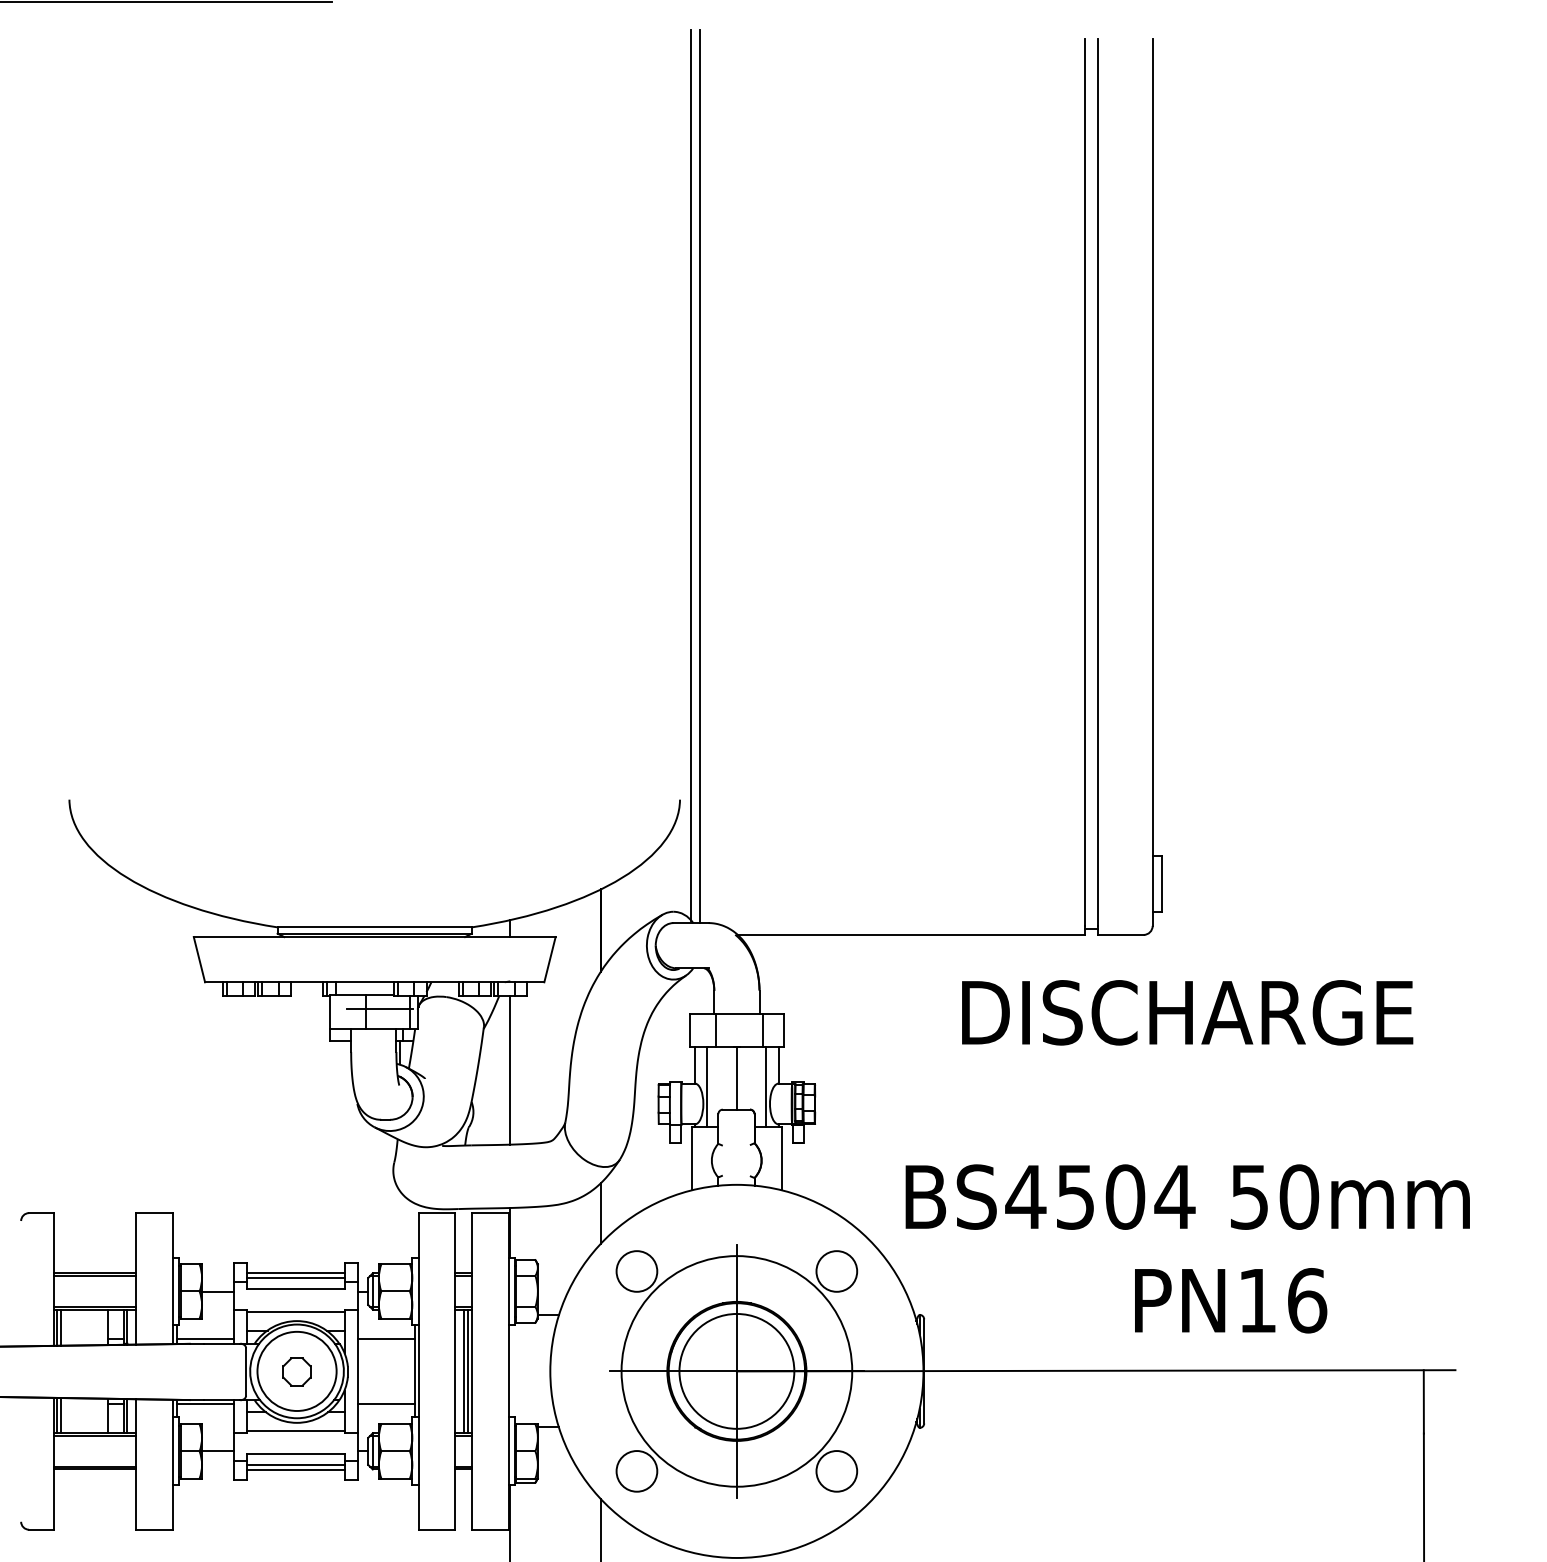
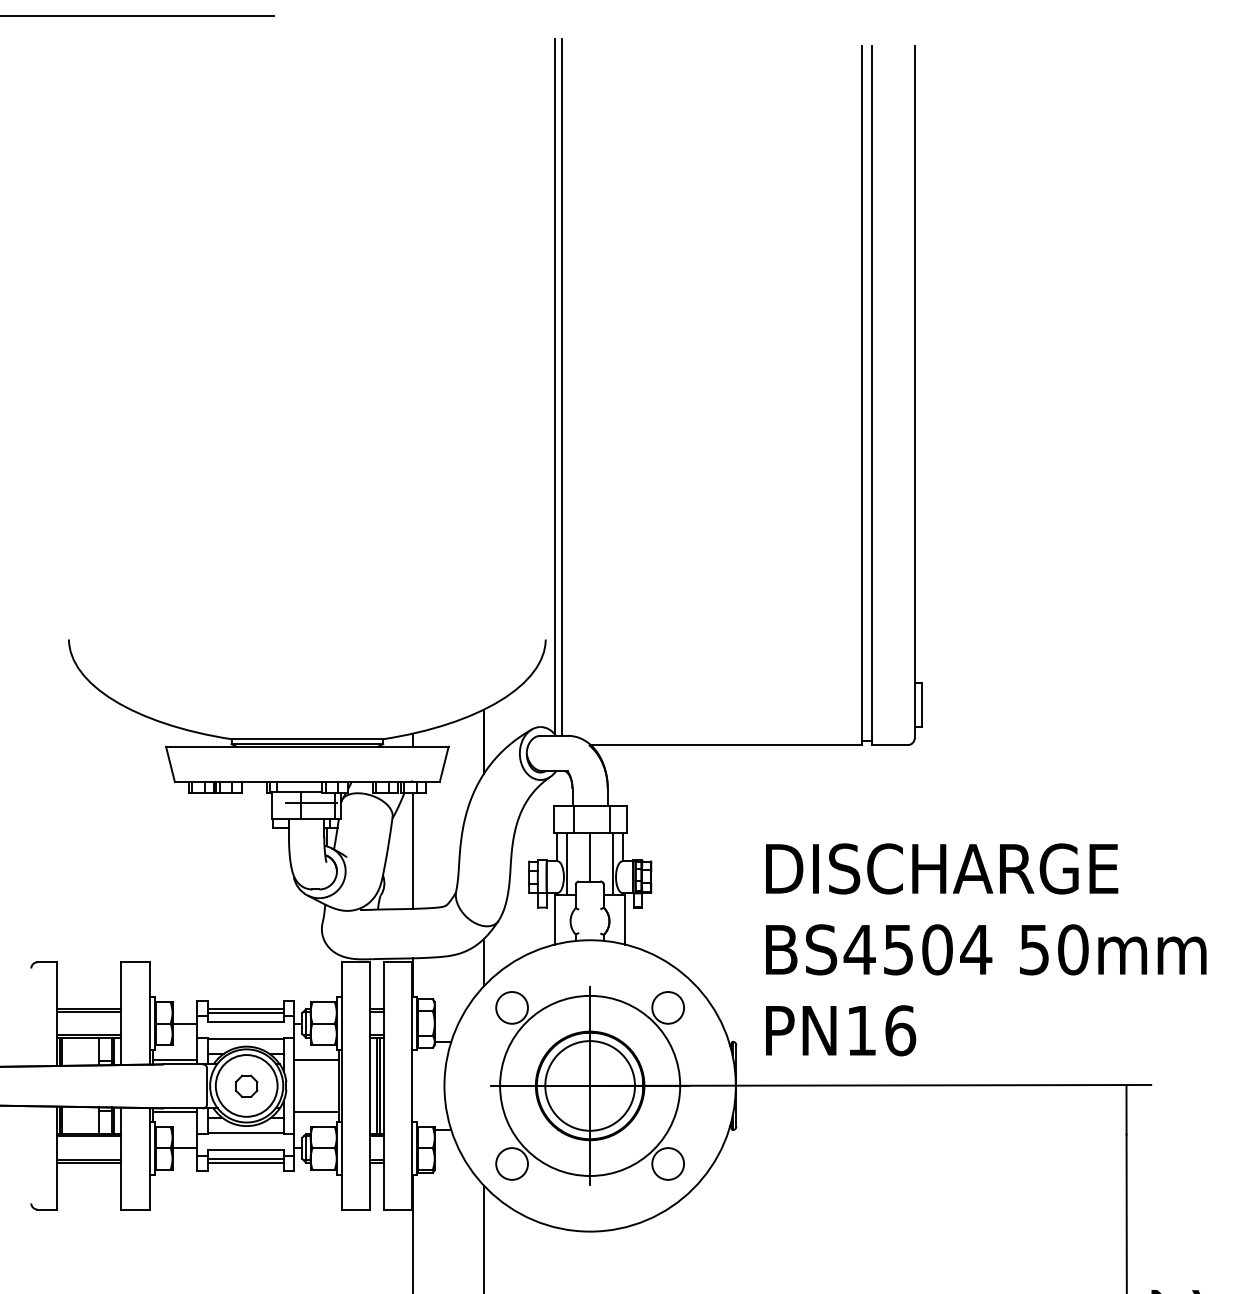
text: (1188, 1012) -> (942, 868), moved
text: (1188, 1196) -> (986, 949), moved
text: (1231, 1300) -> (841, 1030), moved

